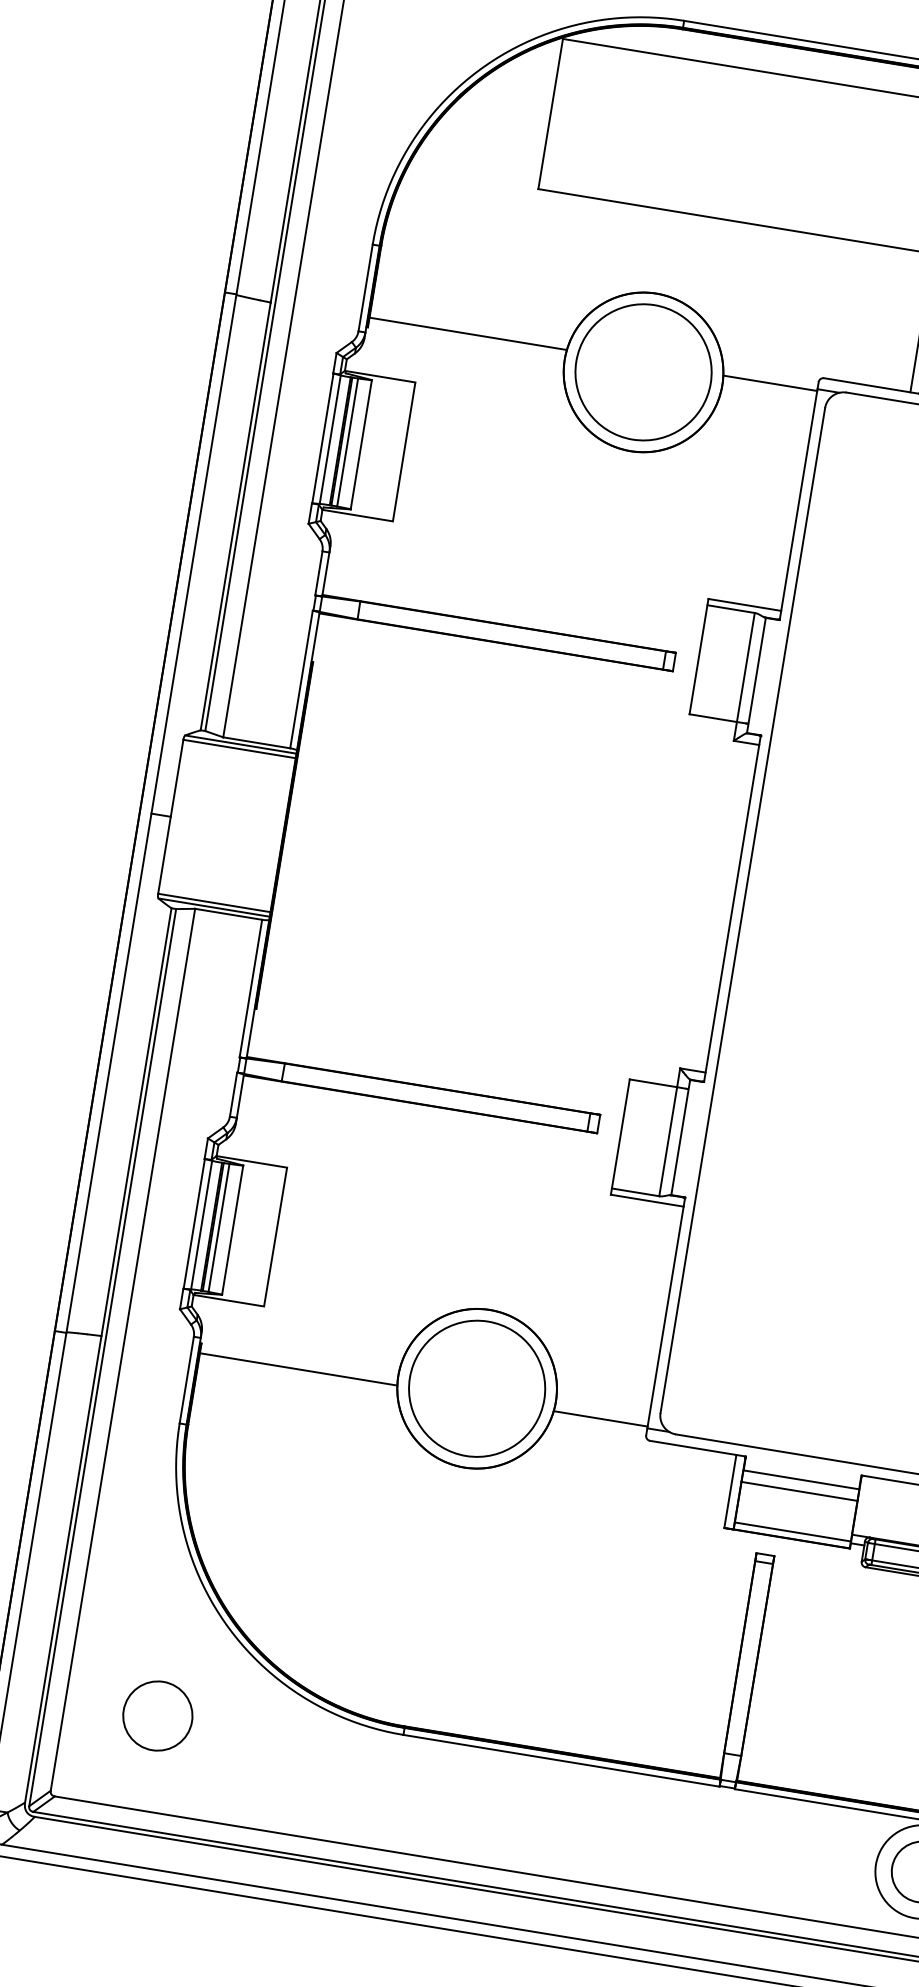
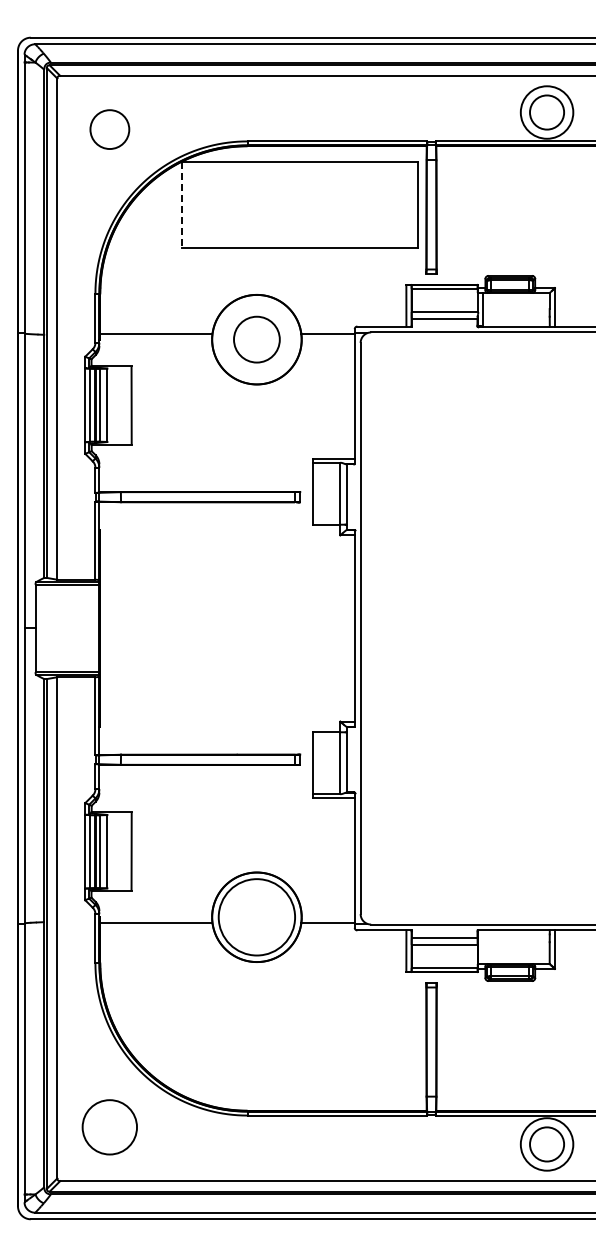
line: (551, 114) -> (182, 205), solid -> dashed
circle: (642, 371) -> (256, 339), size x0.6
circle: (157, 1716) -> (109, 1127), size x1.4

